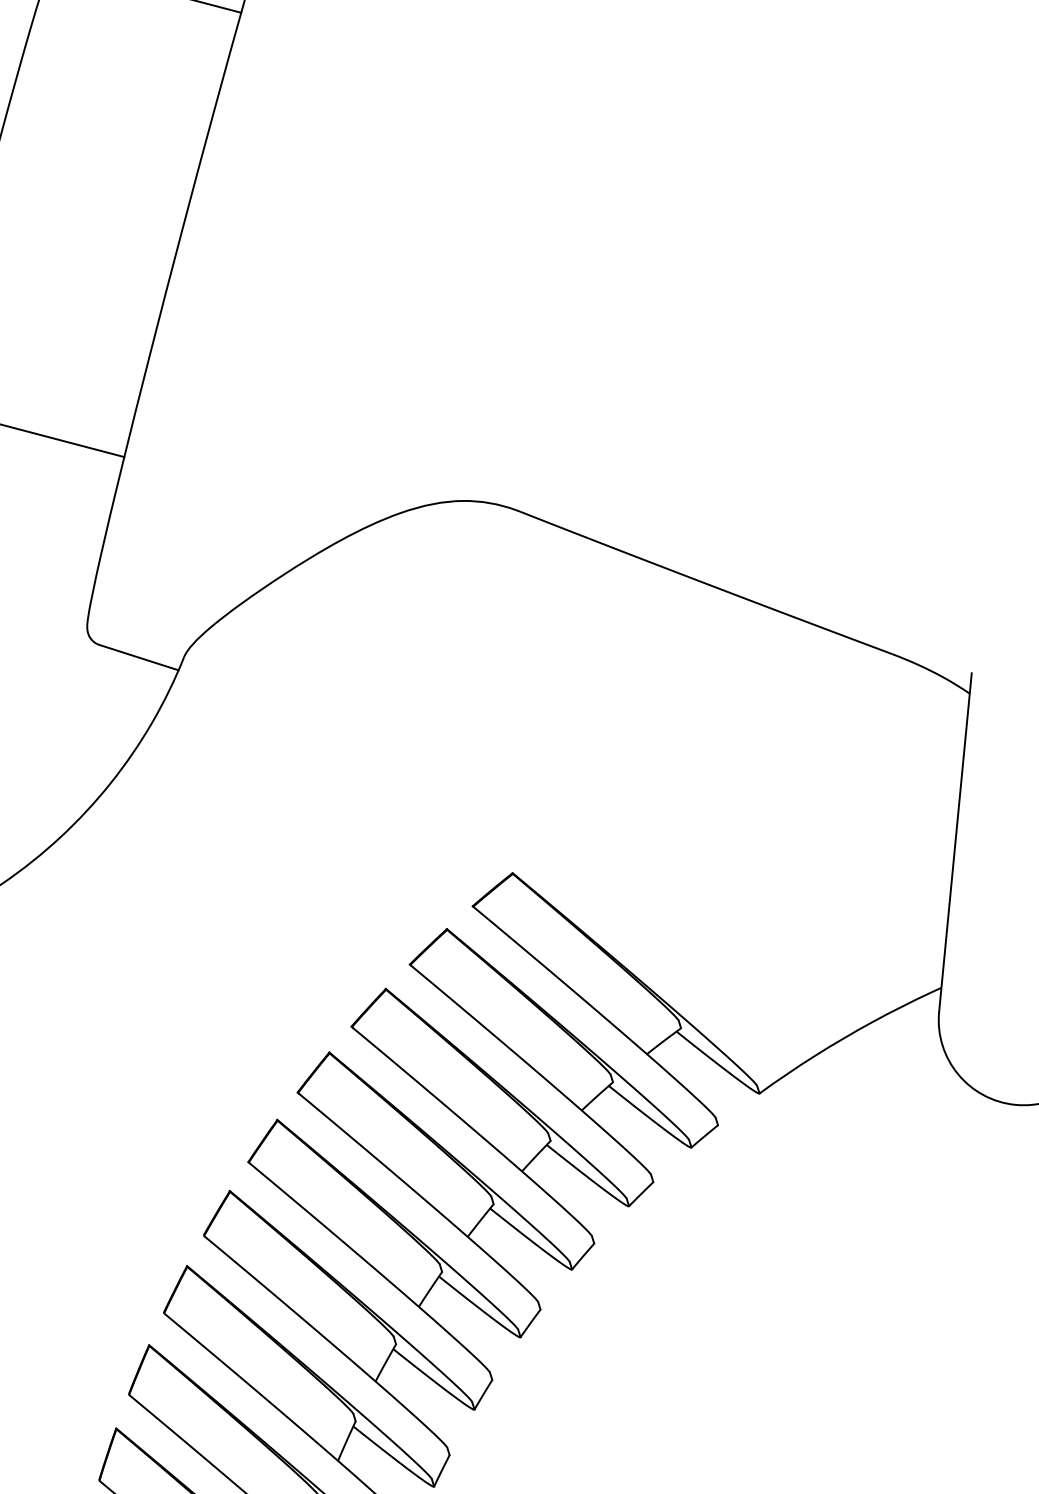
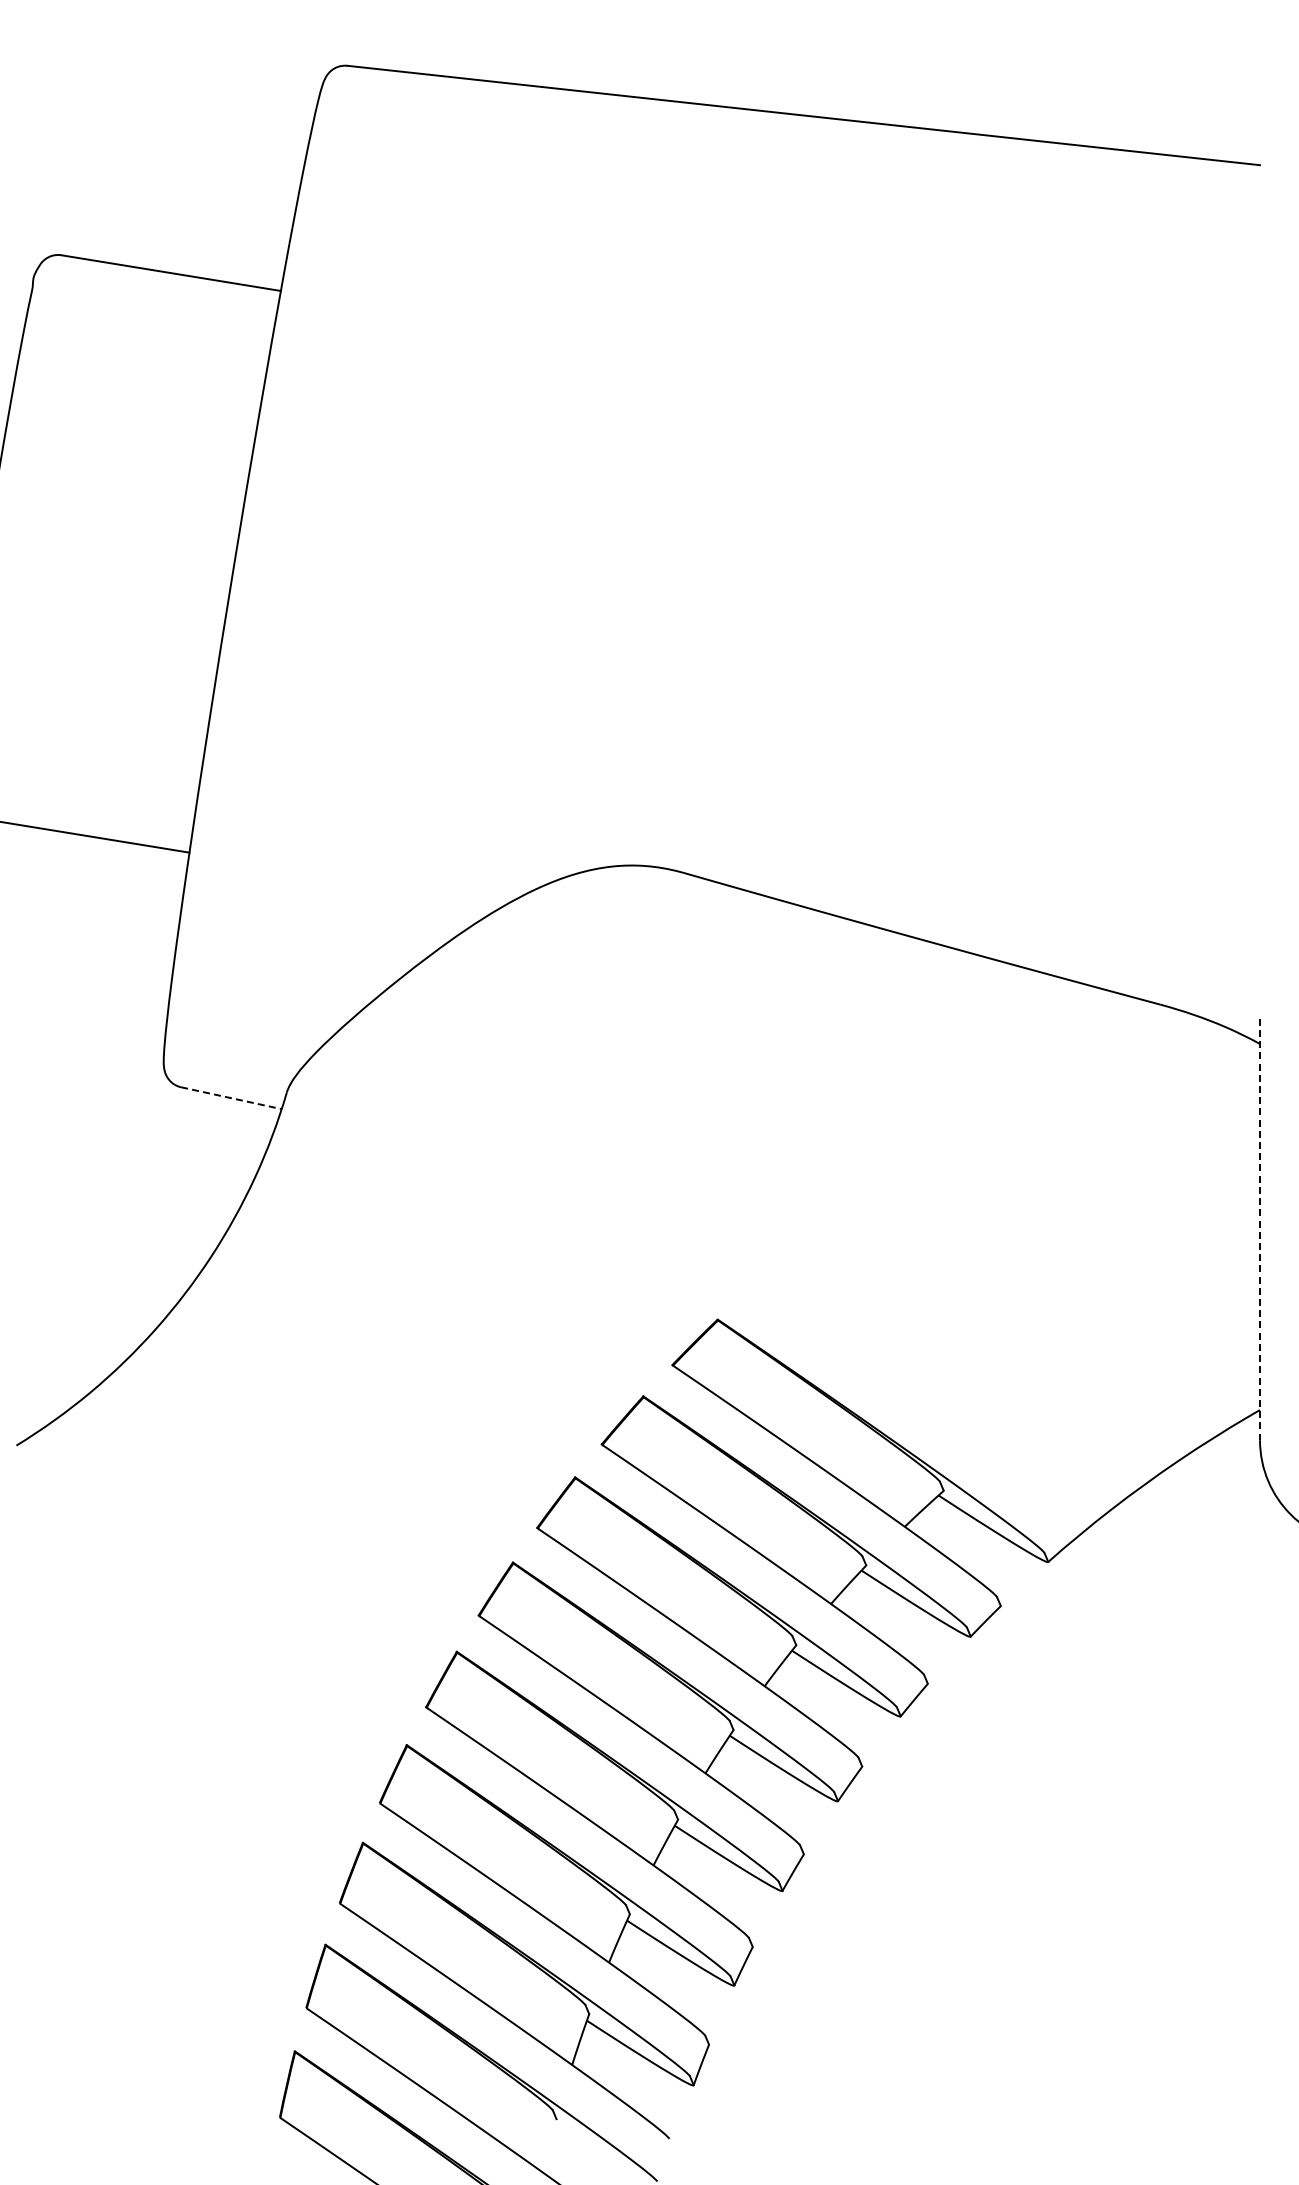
line: (139, 657) -> (231, 1098), solid -> dashed
line: (955, 842) -> (1260, 1229), solid -> dashed

